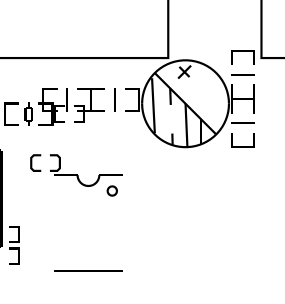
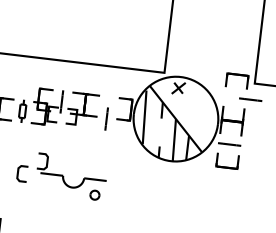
line: (242, 74) -> (250, 99), moved
line: (114, 99) -> (106, 118), moved
curve: (32, 162) -> (19, 172), moved

